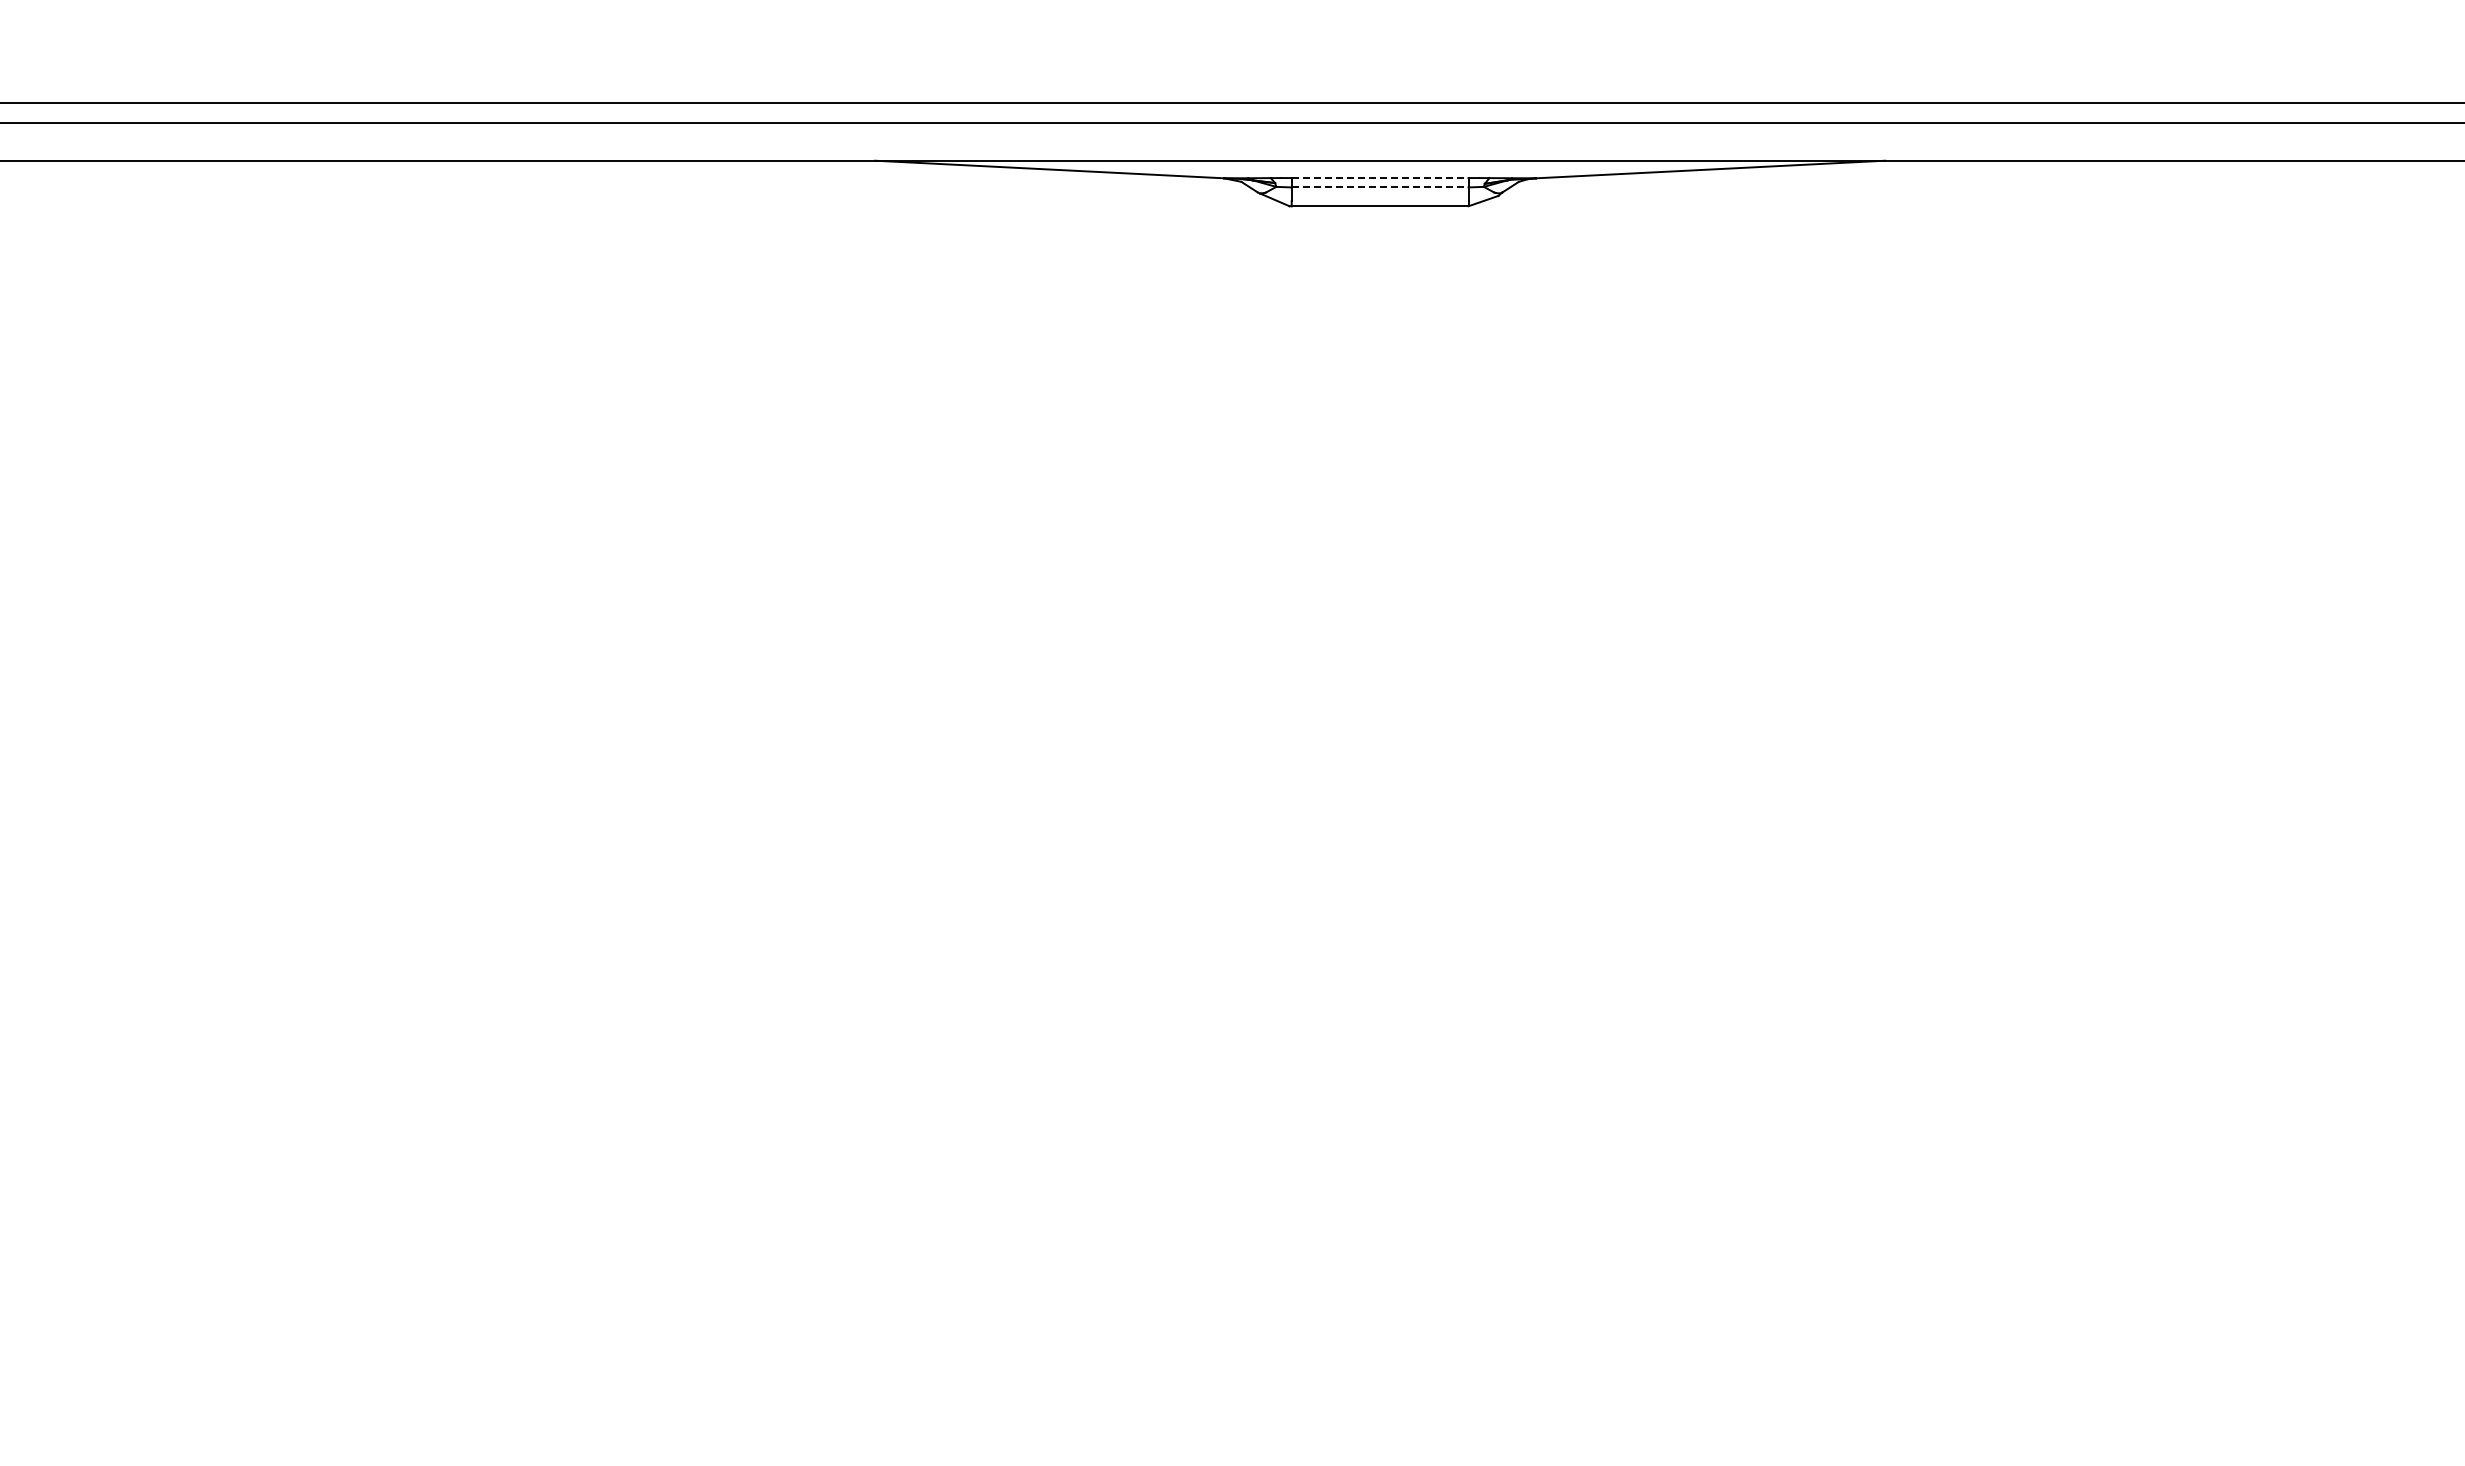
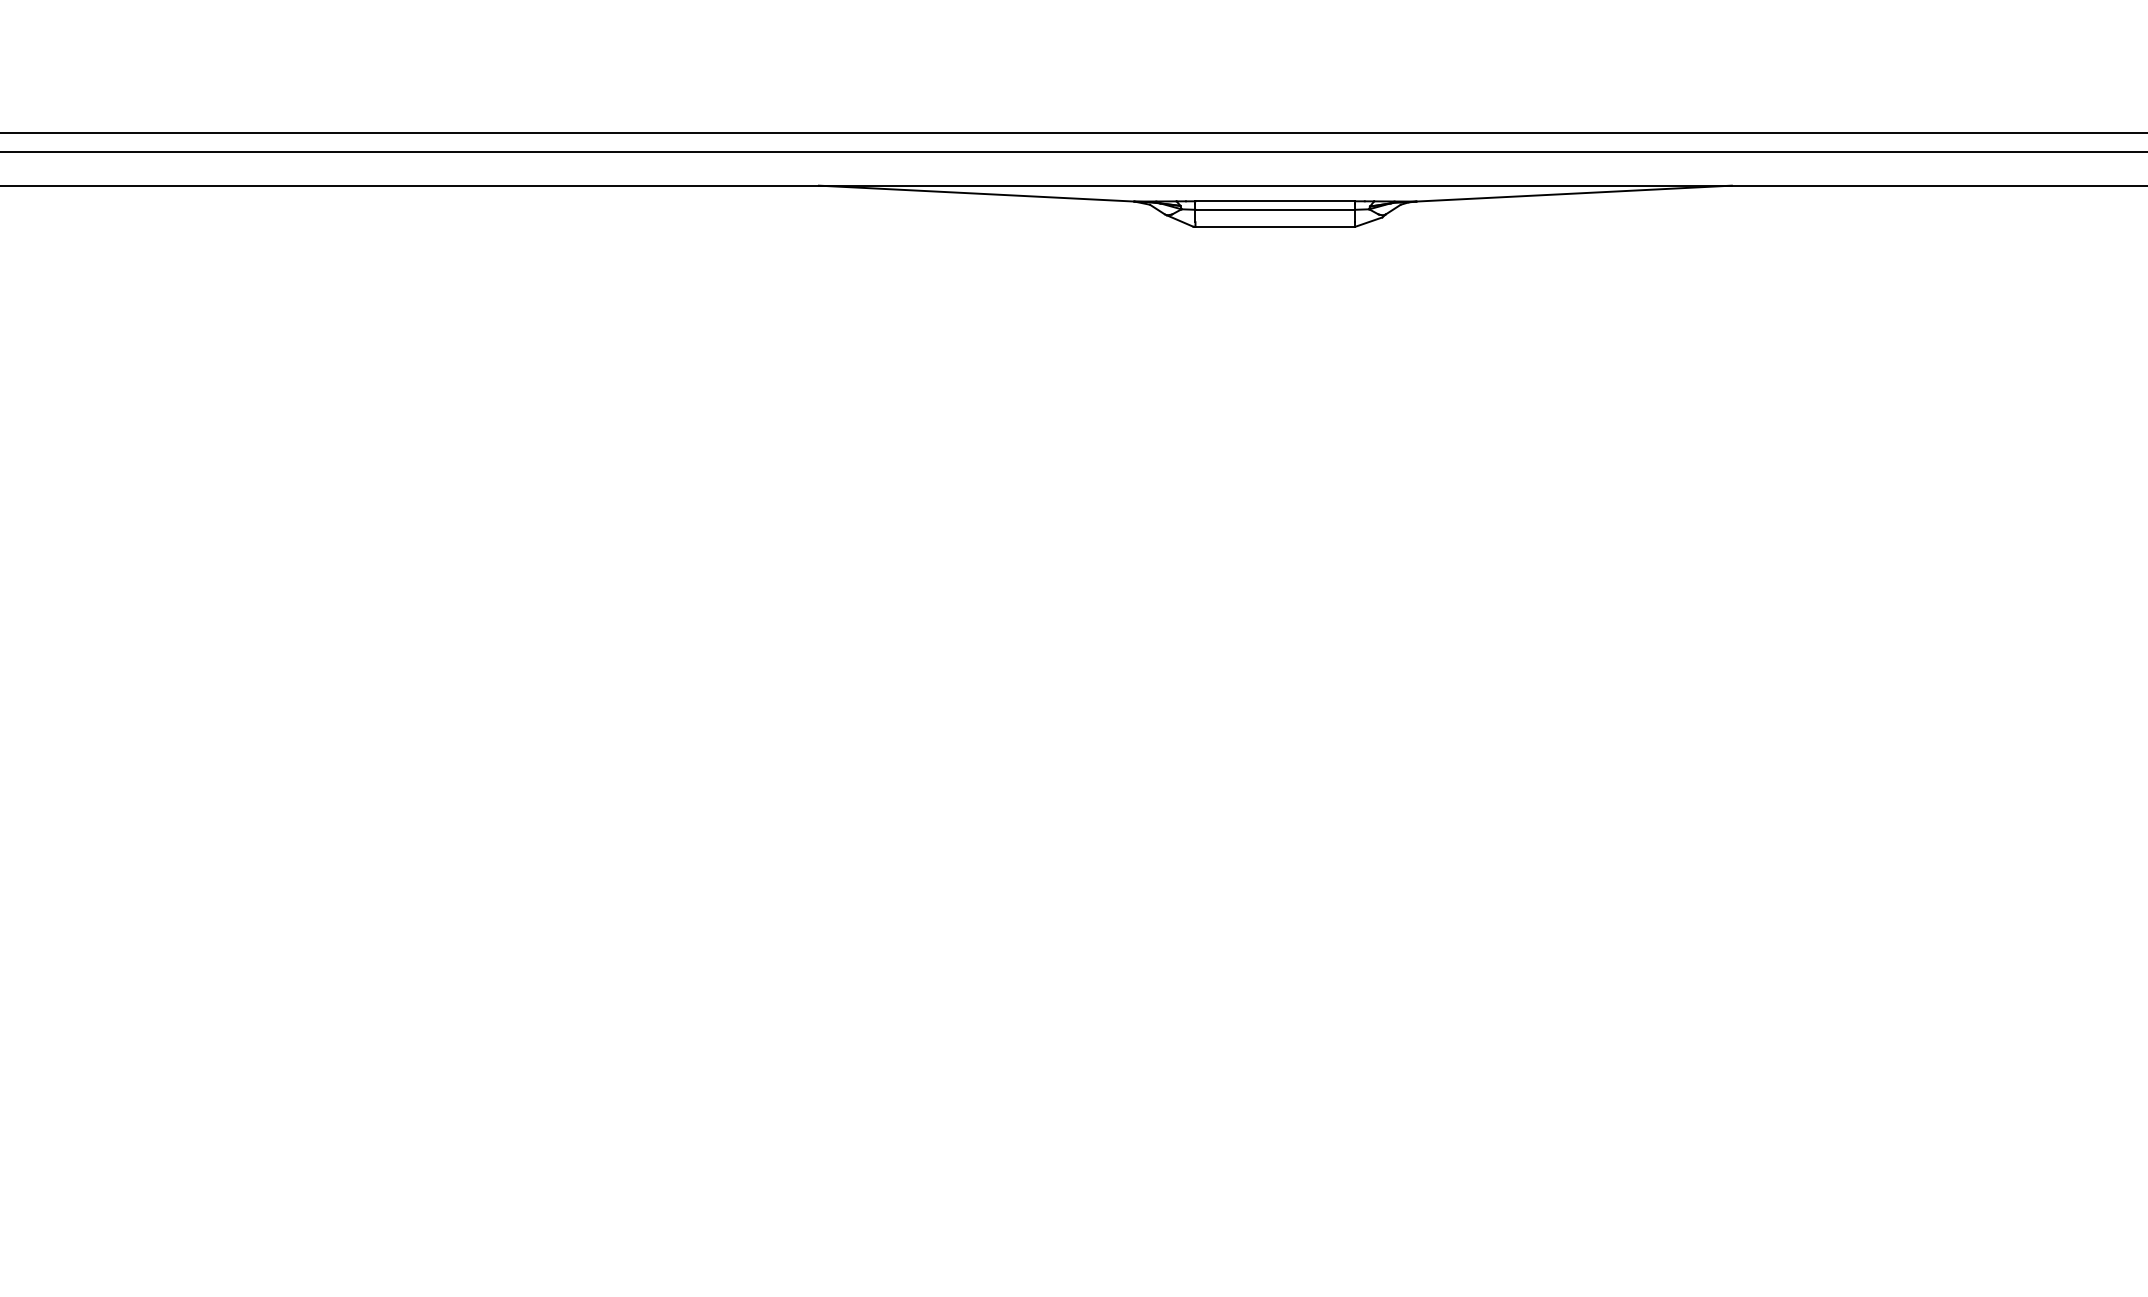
line: (1380, 178) -> (1275, 201), dashed -> solid
line: (1380, 187) -> (1275, 209), dashed -> solid

